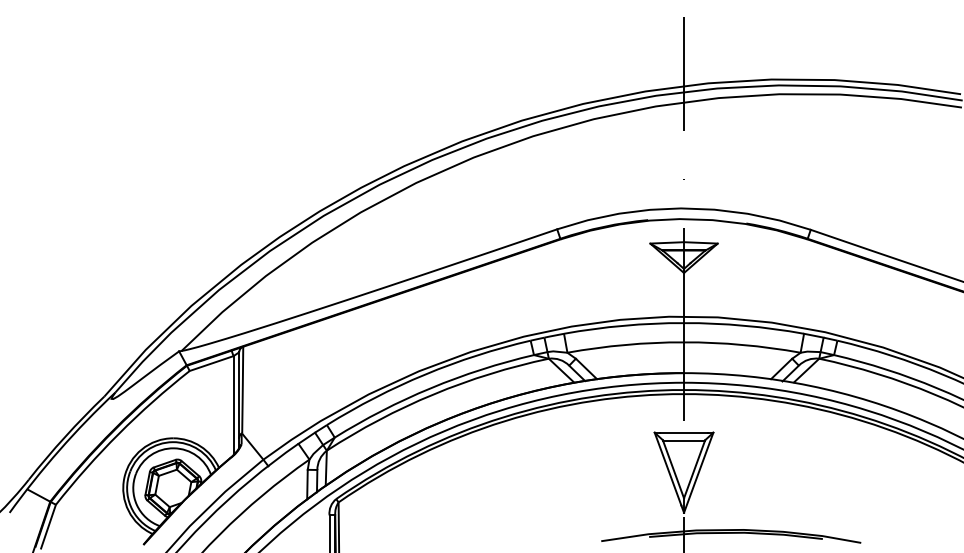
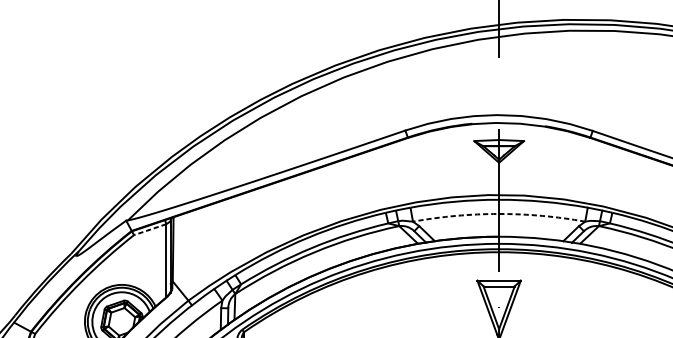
arc: (684, 342) -> (499, 214), solid -> dashed
line: (211, 363) -> (150, 229), solid -> dashed

